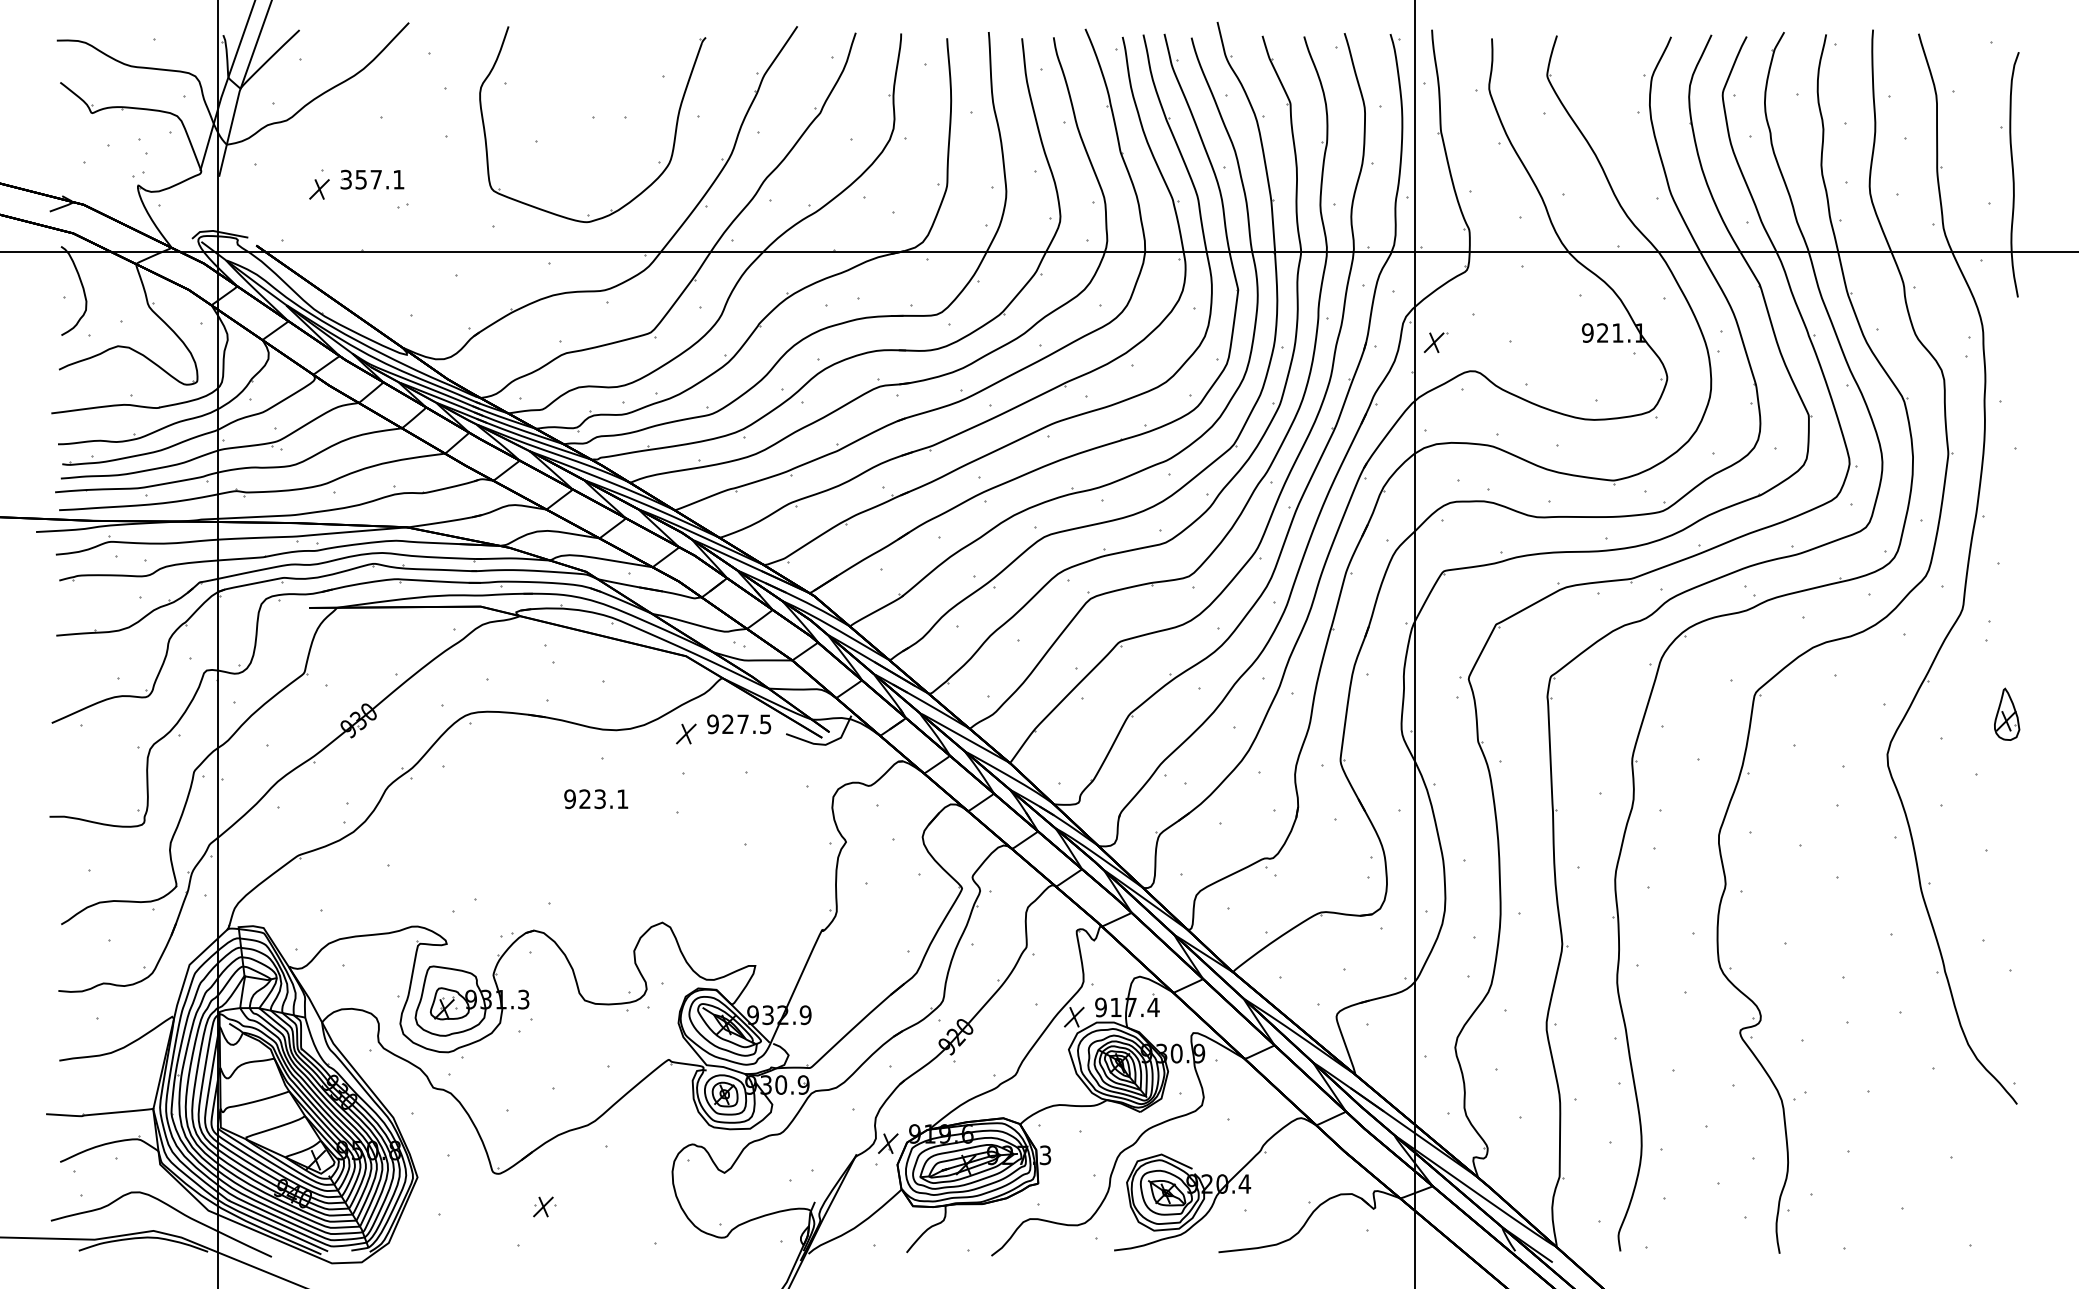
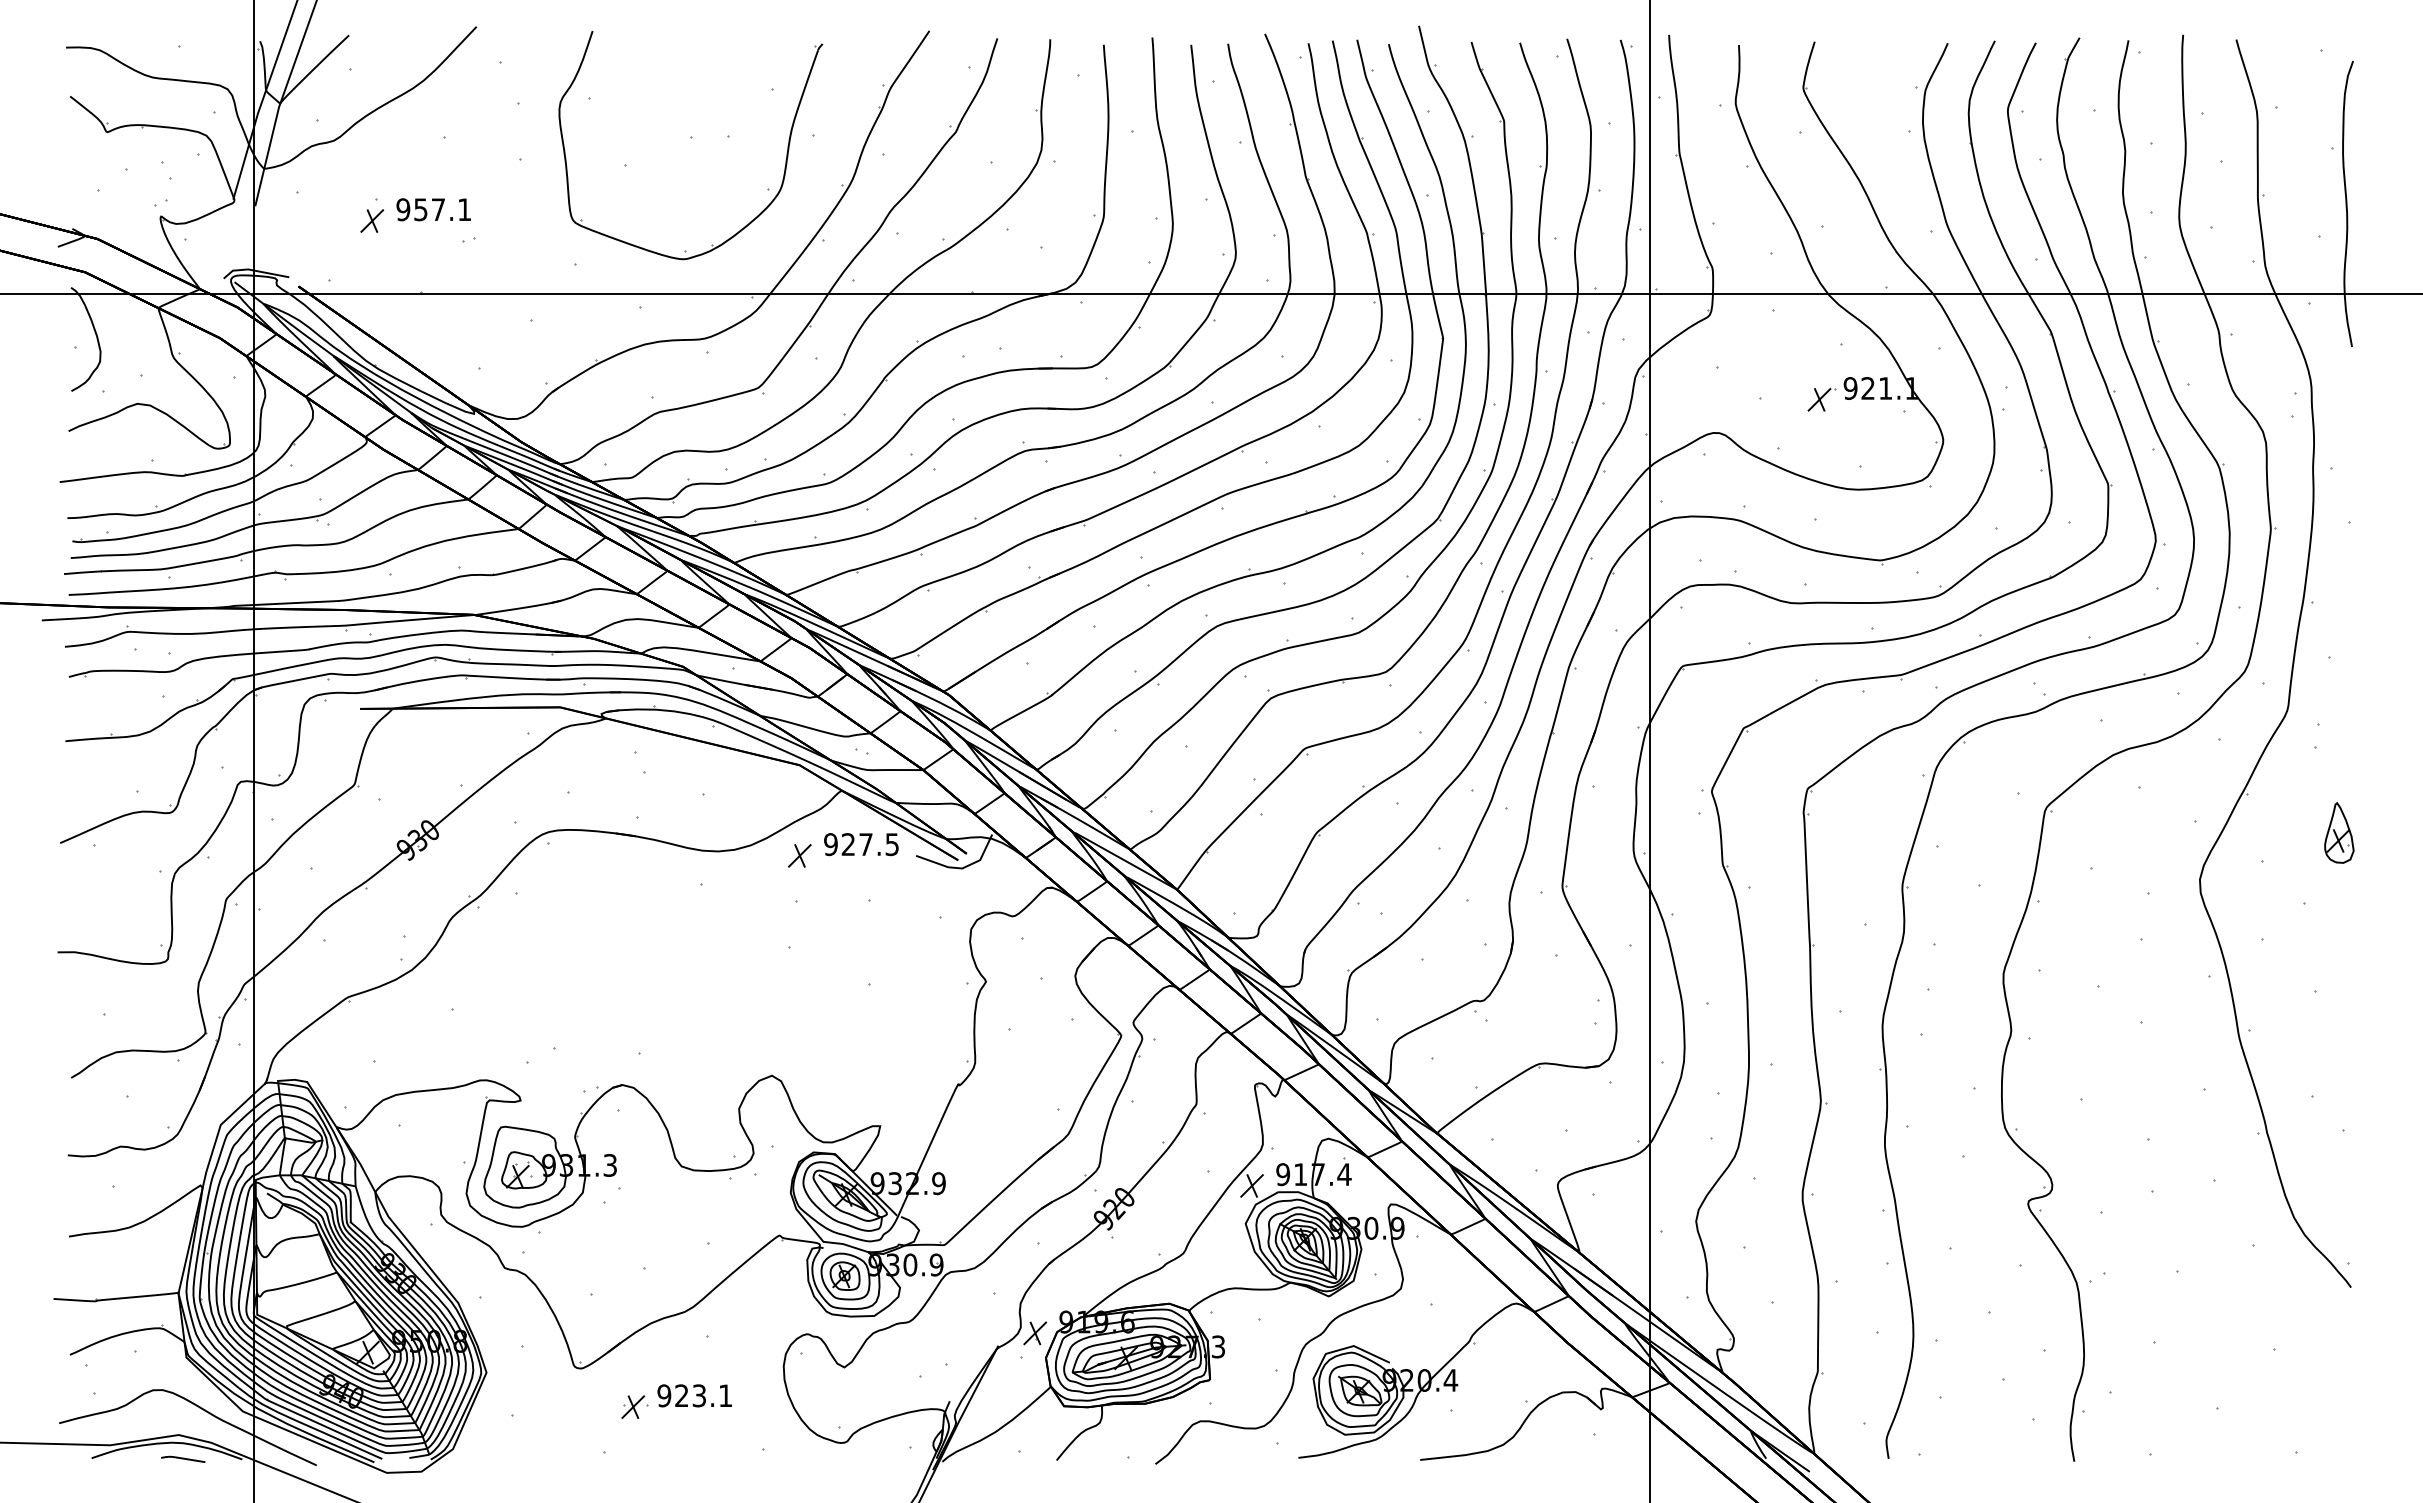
text: (346, 179) -> (403, 209), 357.1 -> 957.1
part: (1435, 342) -> (1821, 399), moved
text: (595, 798) -> (694, 1395), moved
curve: (157, 1251) -> (183, 1458), added

